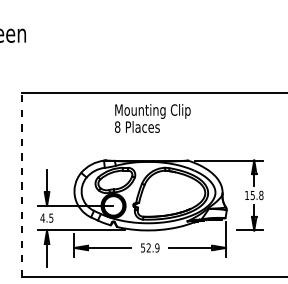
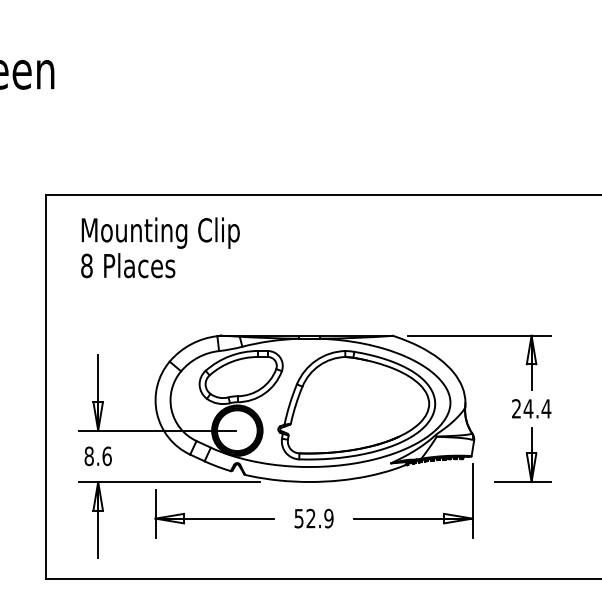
text: (152, 118) -> (159, 247), moved
line: (22, 185) -> (46, 387), dashed -> solid
text: (254, 195) -> (532, 408), 15.8 -> 24.4
text: (46, 217) -> (97, 454), 4.5 -> 8.6

